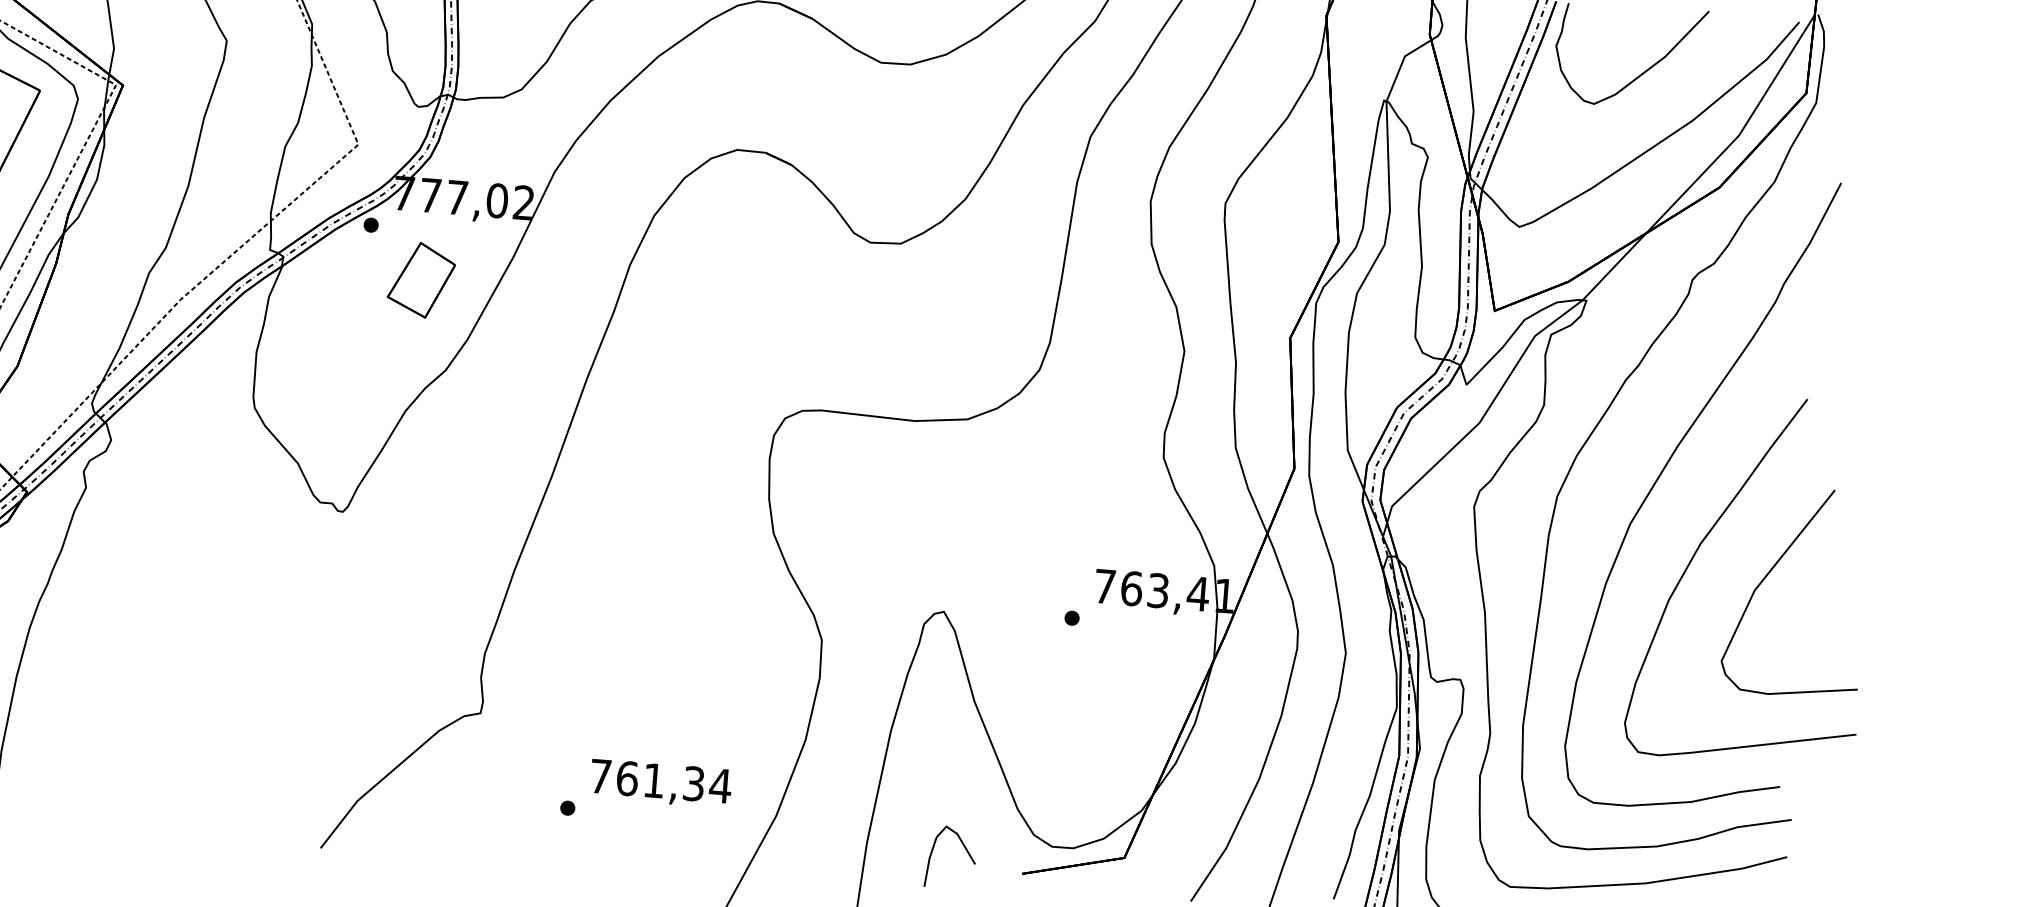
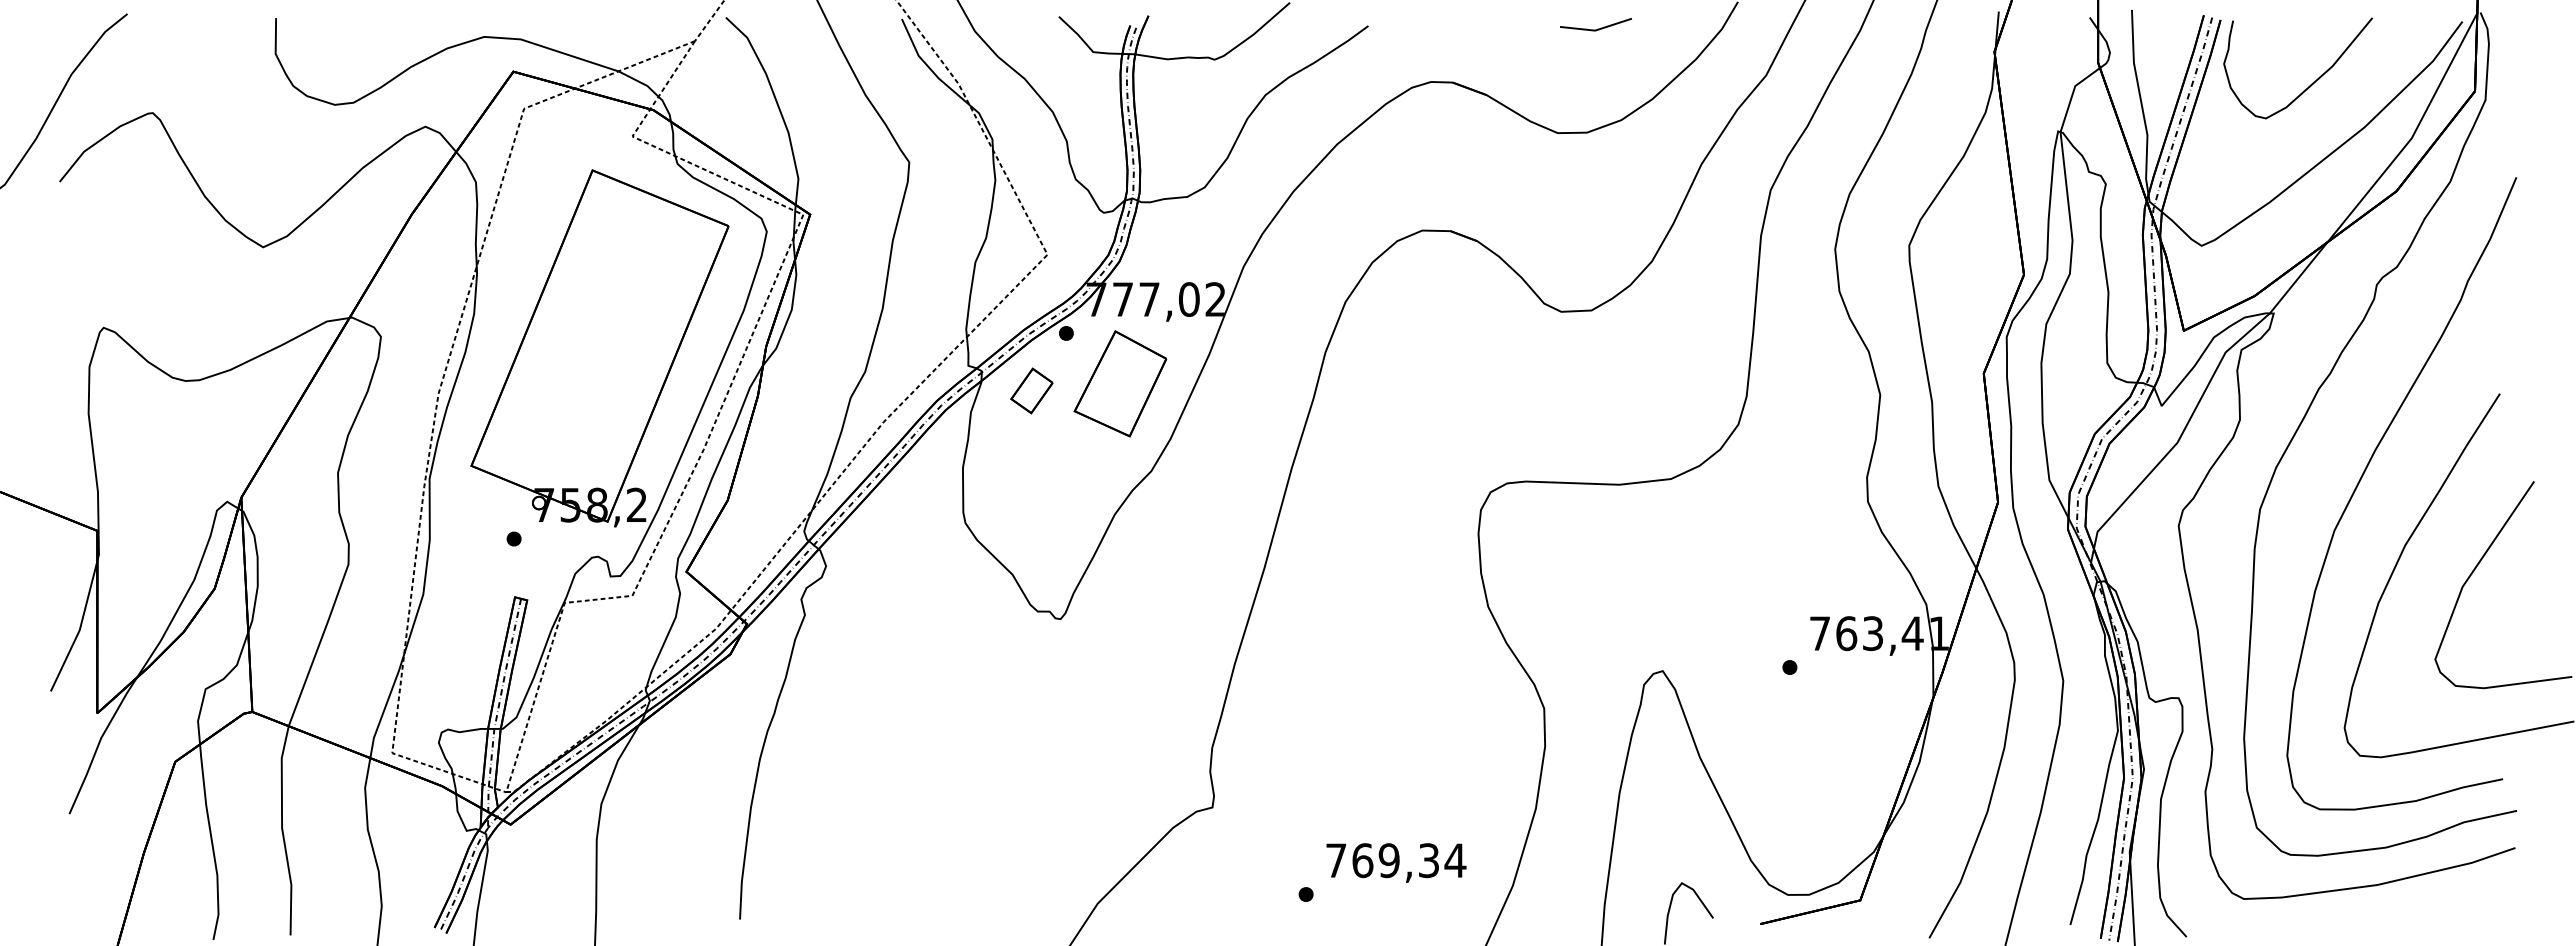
part: (331, 279) -> (1031, 390), added
part: (421, 279) -> (1120, 383), size x1.43
text: (653, 780) -> (1388, 860), 761,34 -> 769,34

